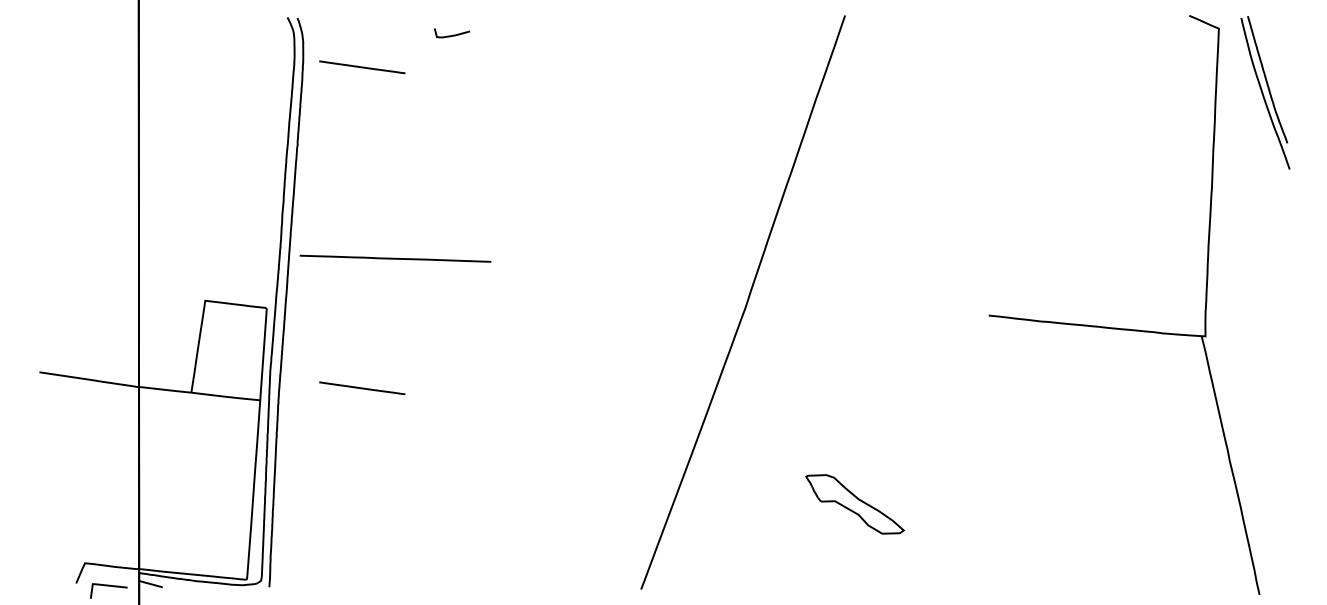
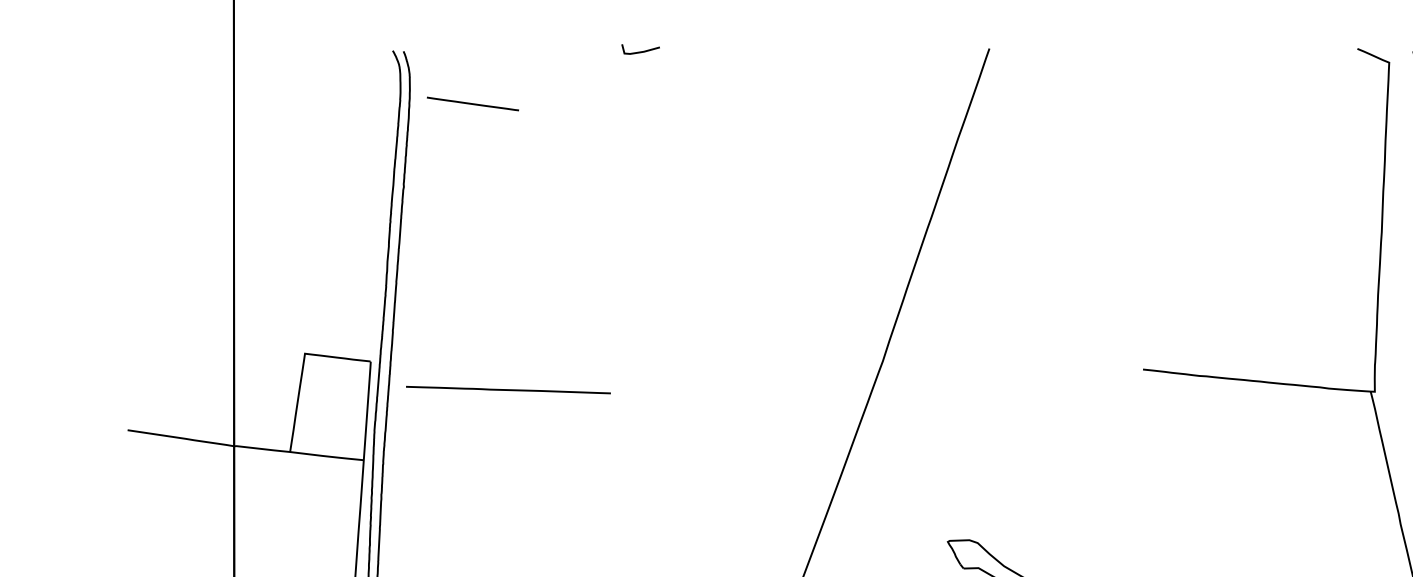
curve: (453, 34) -> (642, 50), moved
line: (395, 258) -> (508, 389), moved
line: (362, 388) -> (473, 447), removed

